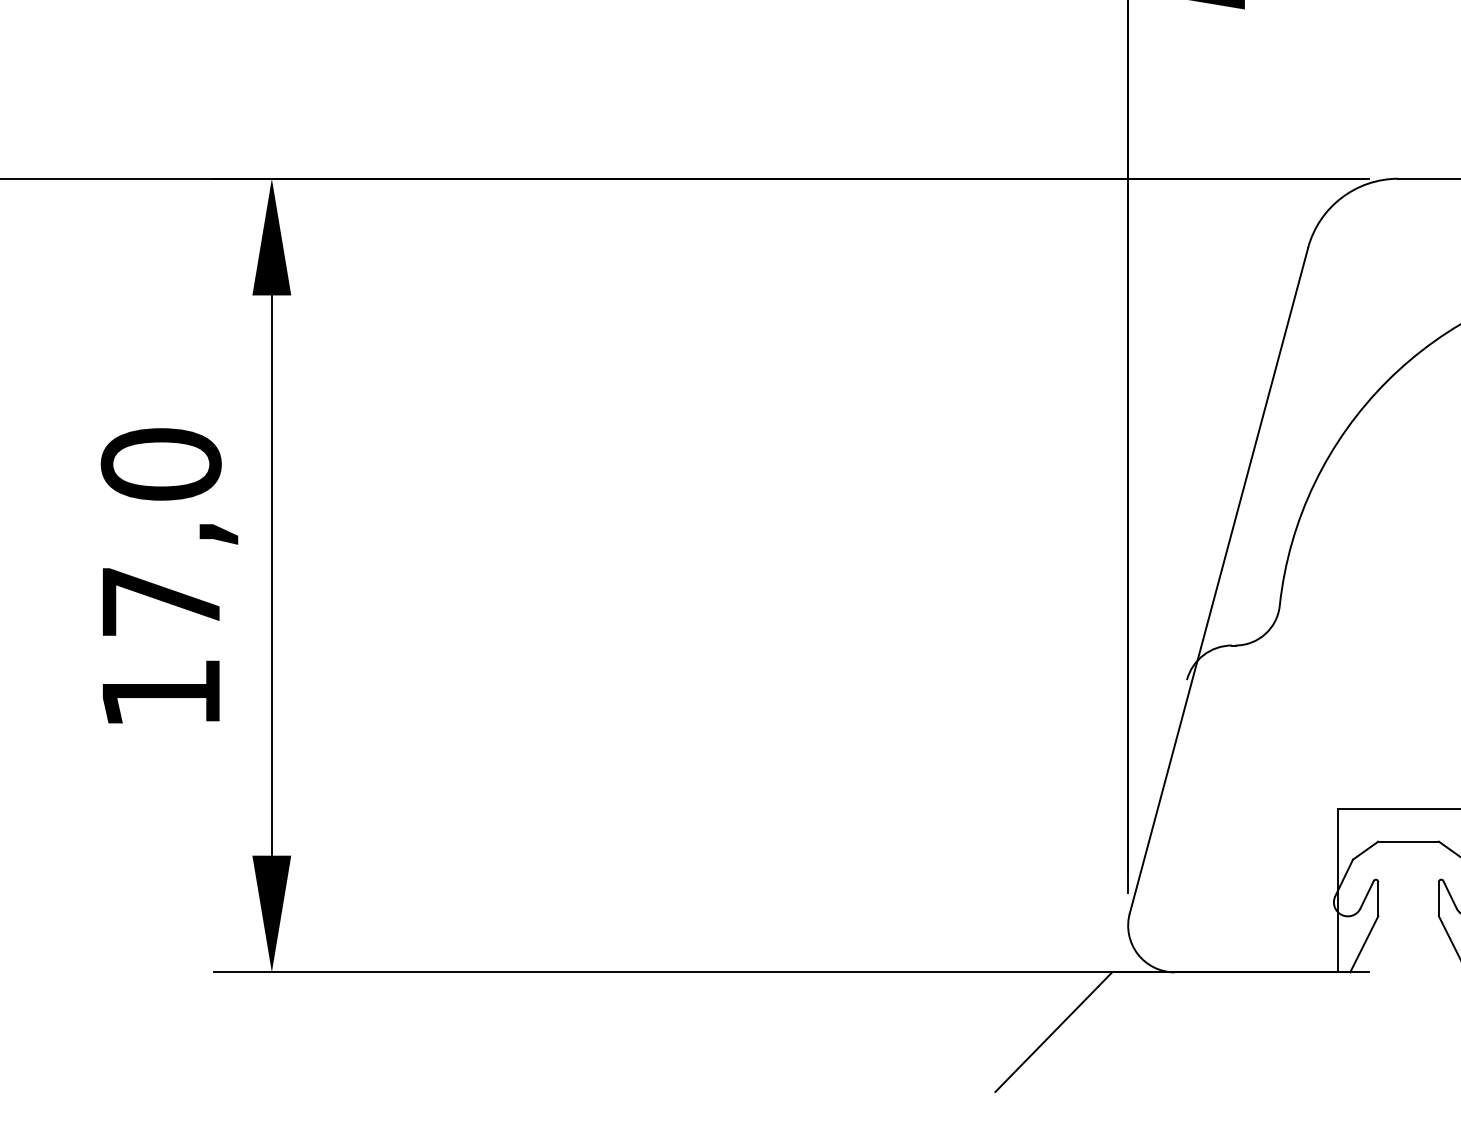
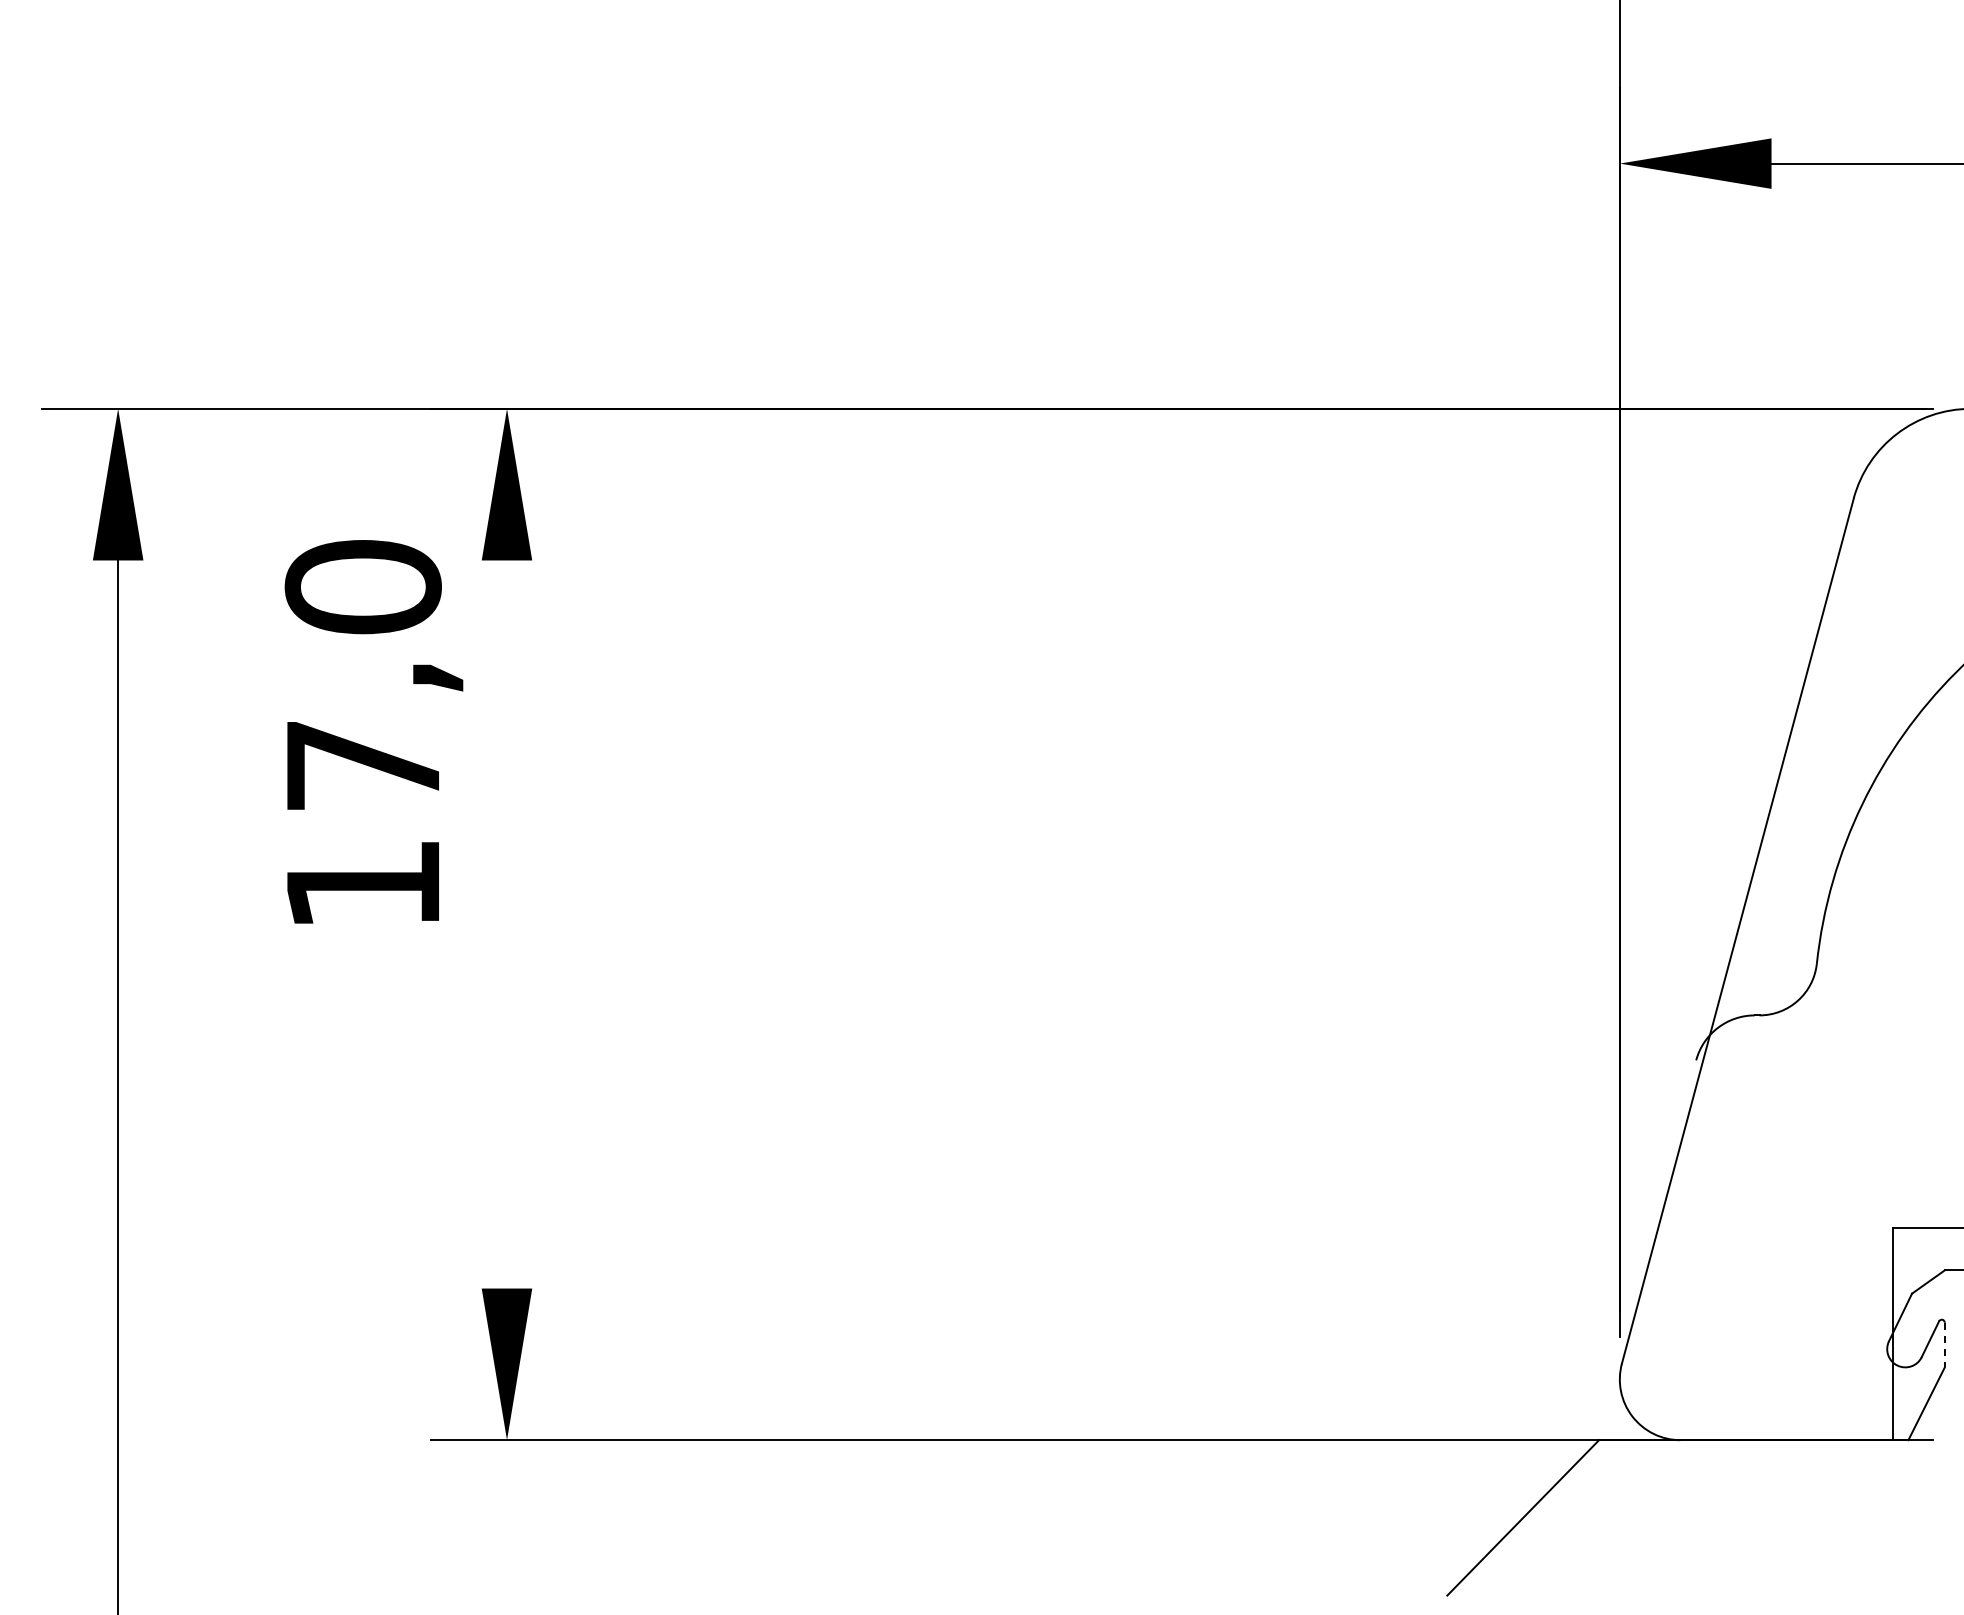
text: (169, 575) -> (373, 731), moved
line: (272, 575) -> (507, 924), removed
line: (1378, 899) -> (1944, 1345), solid -> dashed

